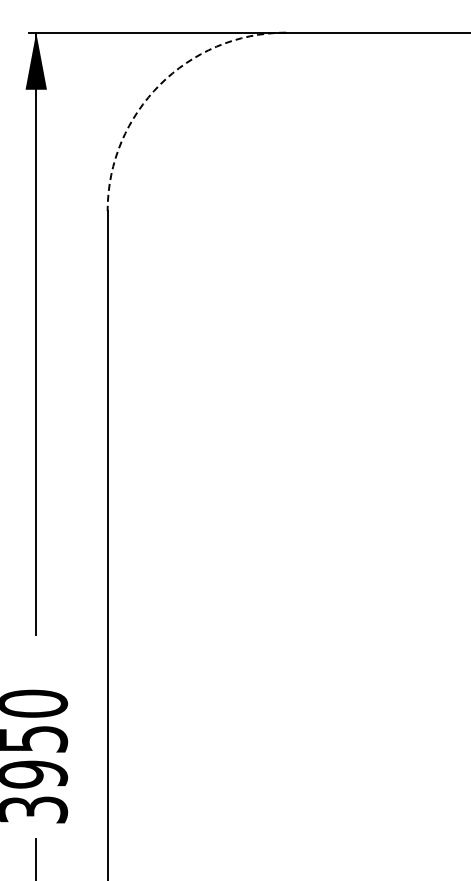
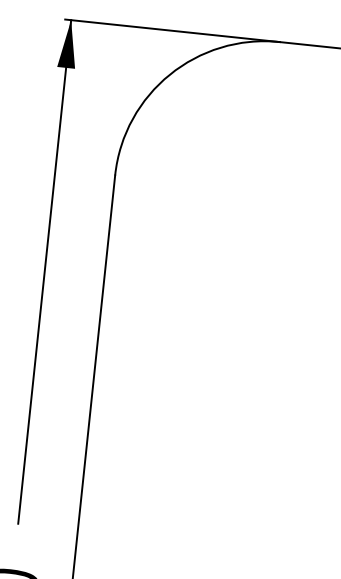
arc: (159, 84) -> (169, 74), dashed -> solid

